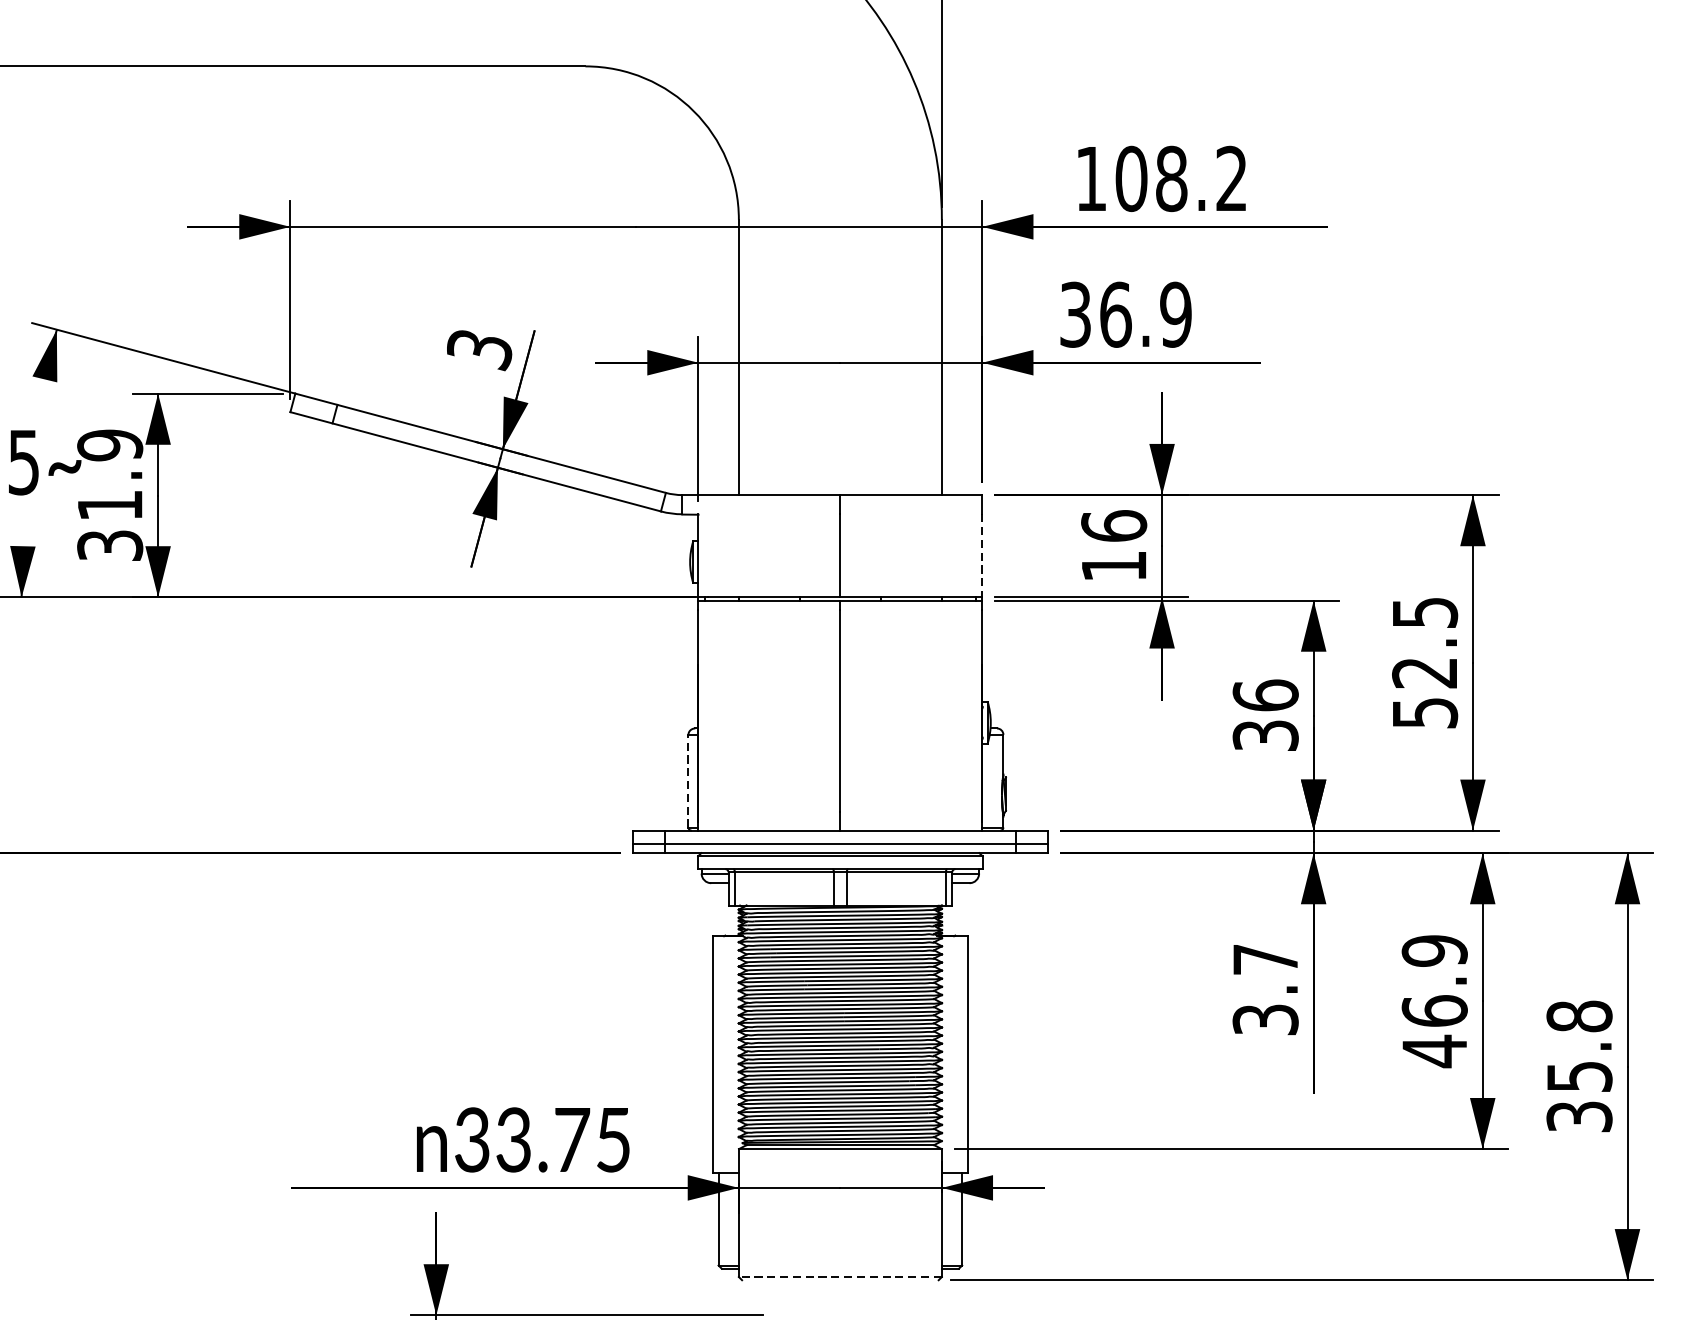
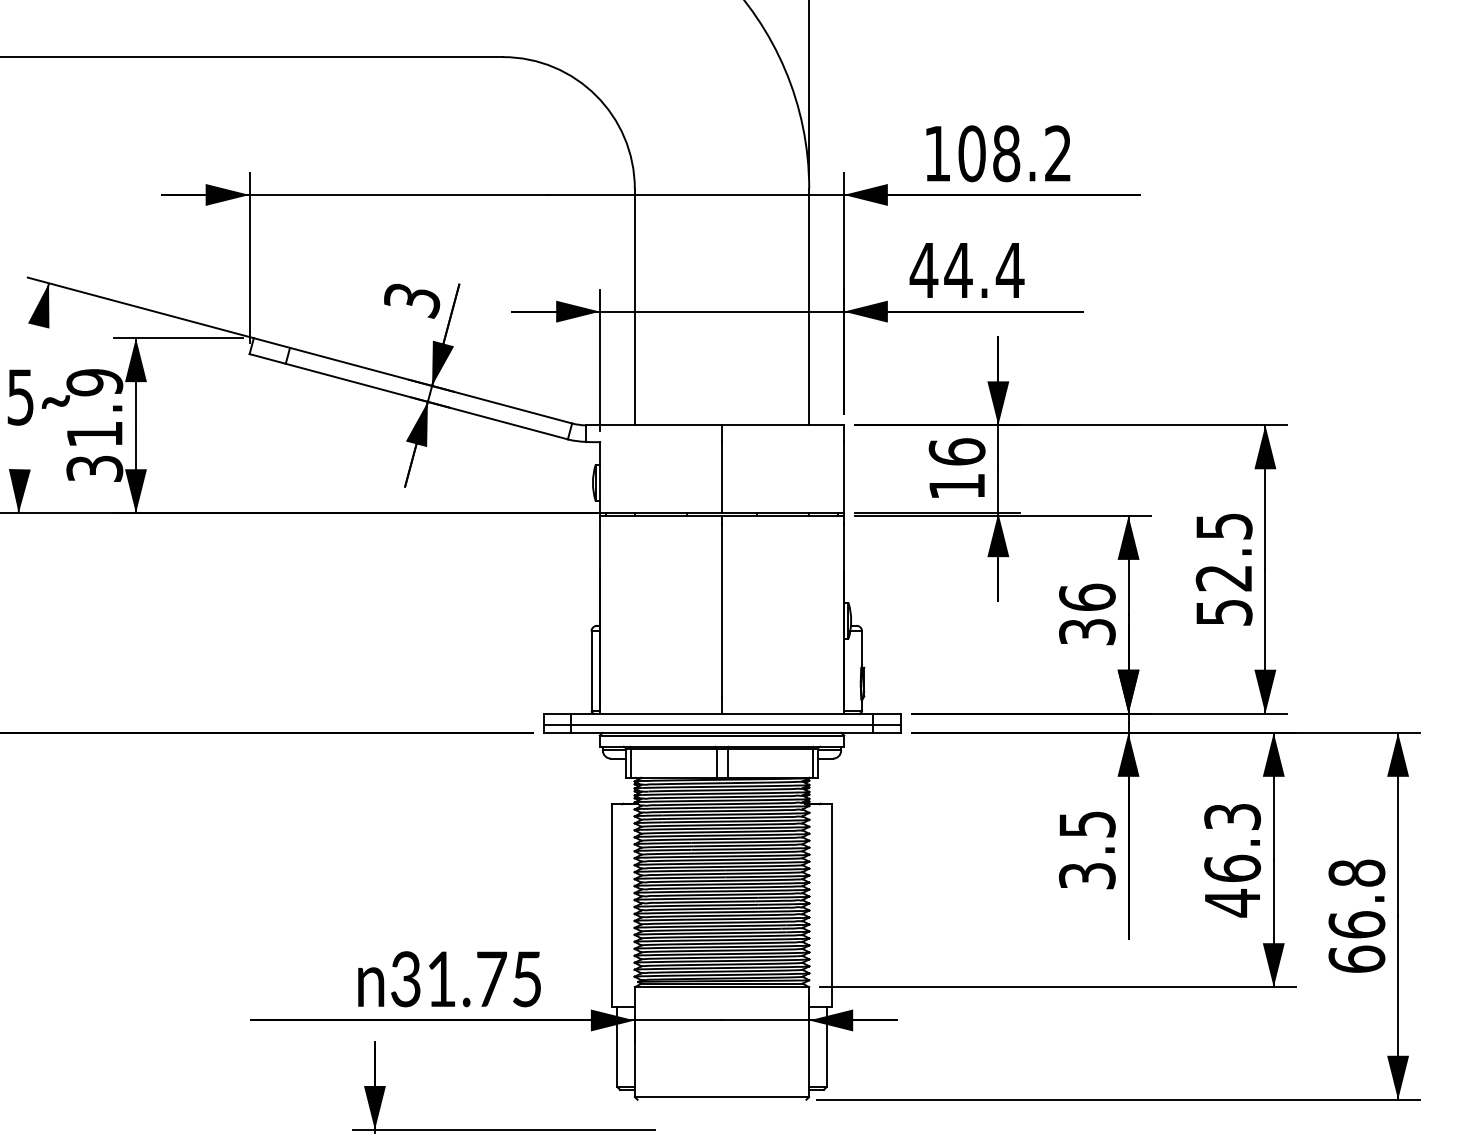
text: (1125, 314) -> (966, 270), 36.9 -> 44.4
line: (981, 555) -> (843, 477), dashed -> solid
line: (688, 781) -> (591, 671), dashed -> solid
text: (1434, 950) -> (1232, 816), 46.9 -> 46.3
text: (1265, 959) -> (1087, 824), 3.7 -> 3.5
text: (1579, 1095) -> (1356, 941), 35.8 -> 66.8
text: (512, 1140) -> (440, 979), 33.75 -> 31.75
line: (839, 1277) -> (721, 1097), dashed -> solid

